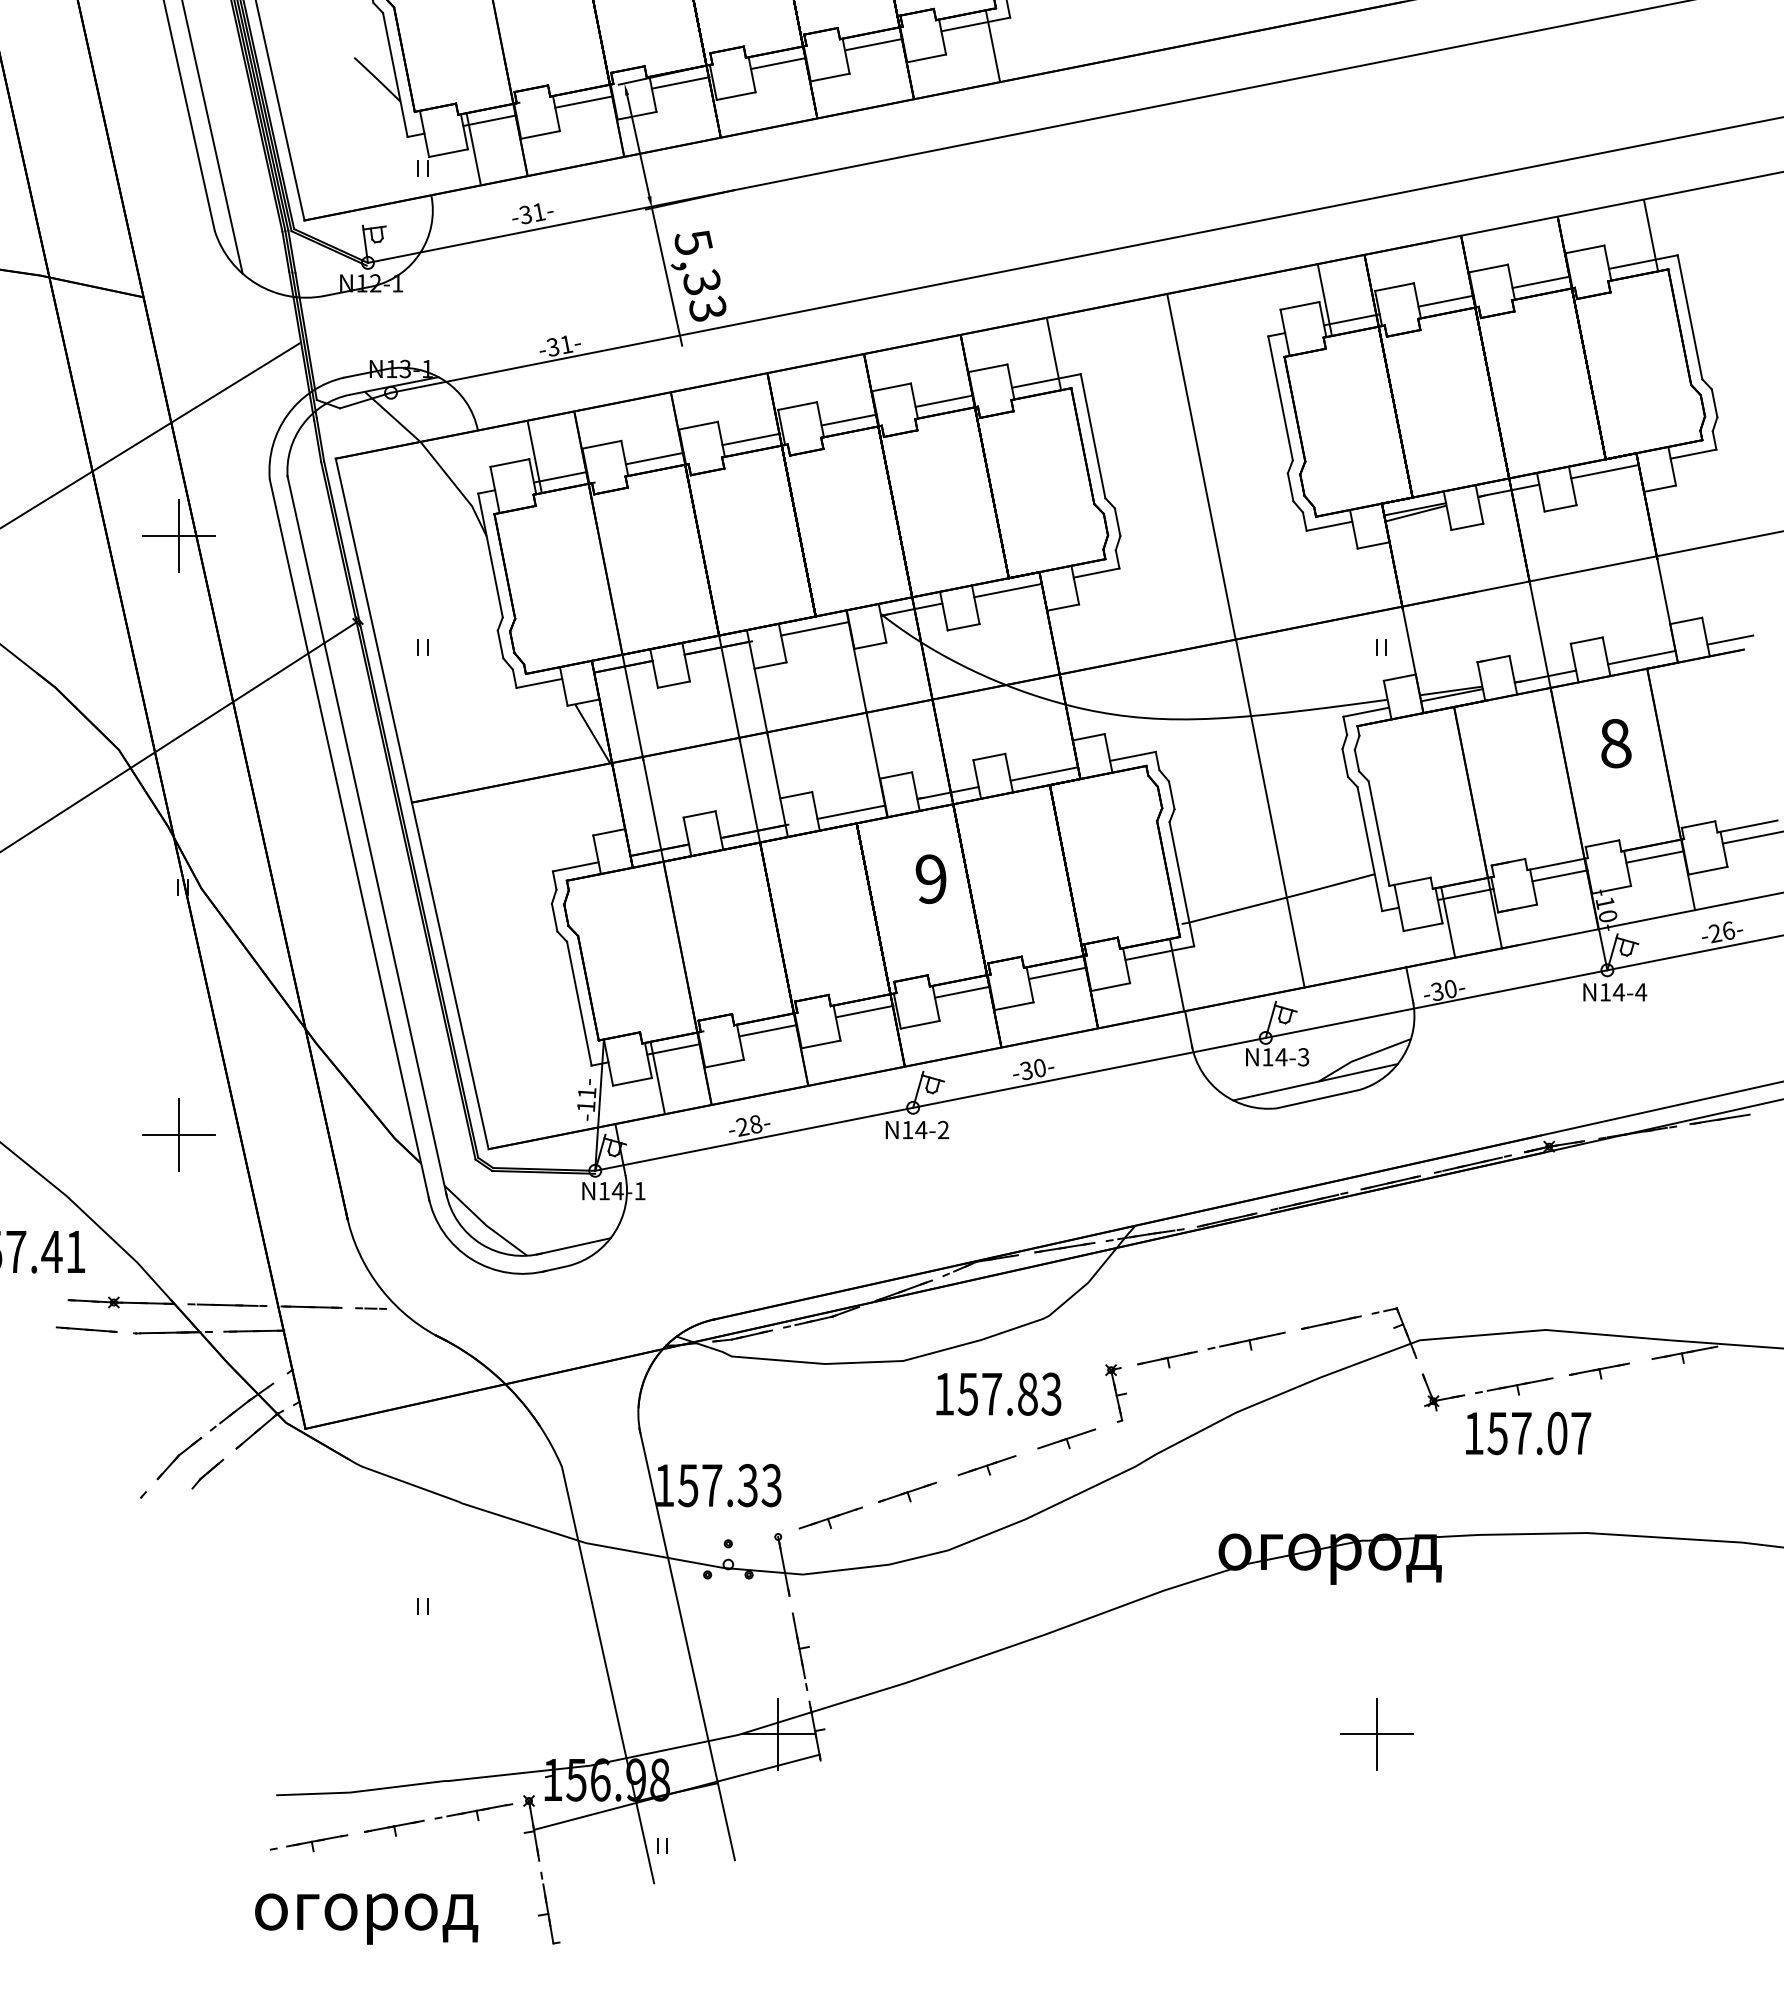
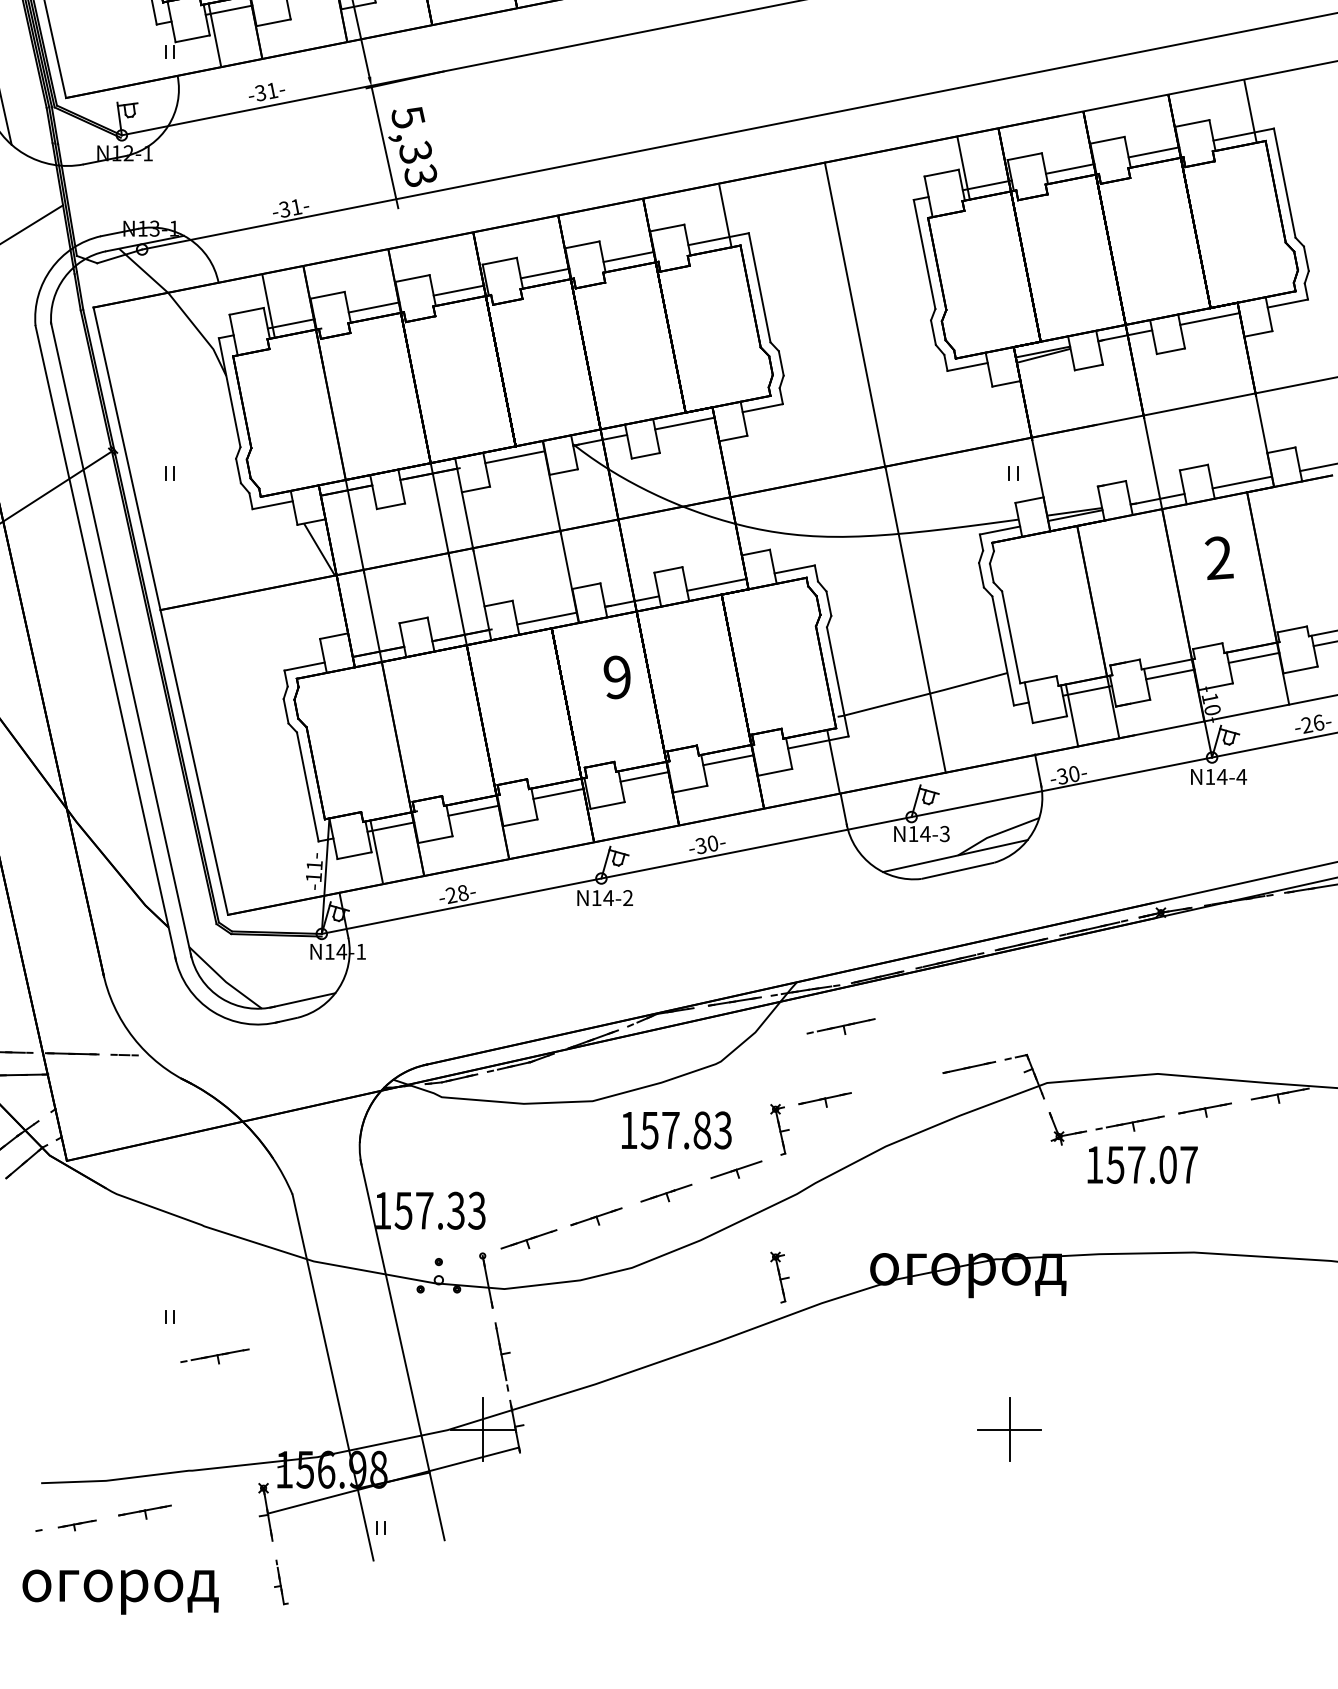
text: (1615, 743) -> (1219, 558), 8 -> 2
part: (1246, 1340) -> (840, 1026), moved
part: (1115, 1561) -> (779, 1277), added
part: (473, 1812) -> (214, 1356), moved
part: (317, 1843) -> (77, 1525), size x0.7
part: (549, 1907) -> (281, 1581), size x0.7

